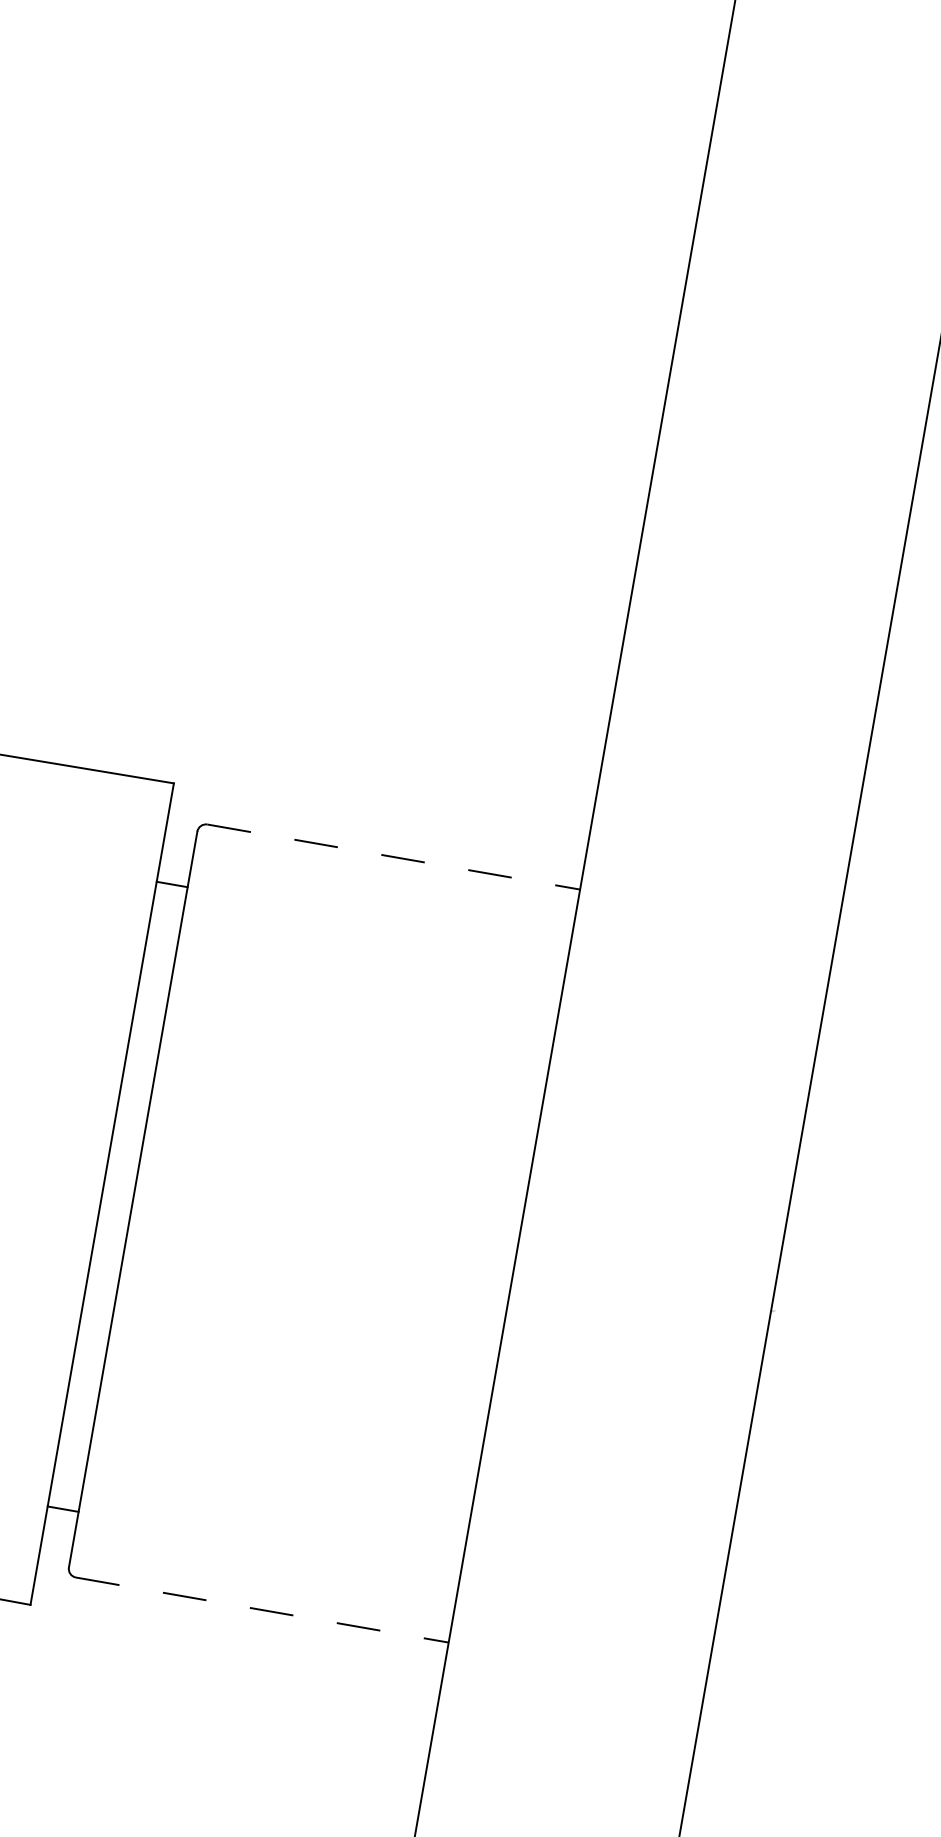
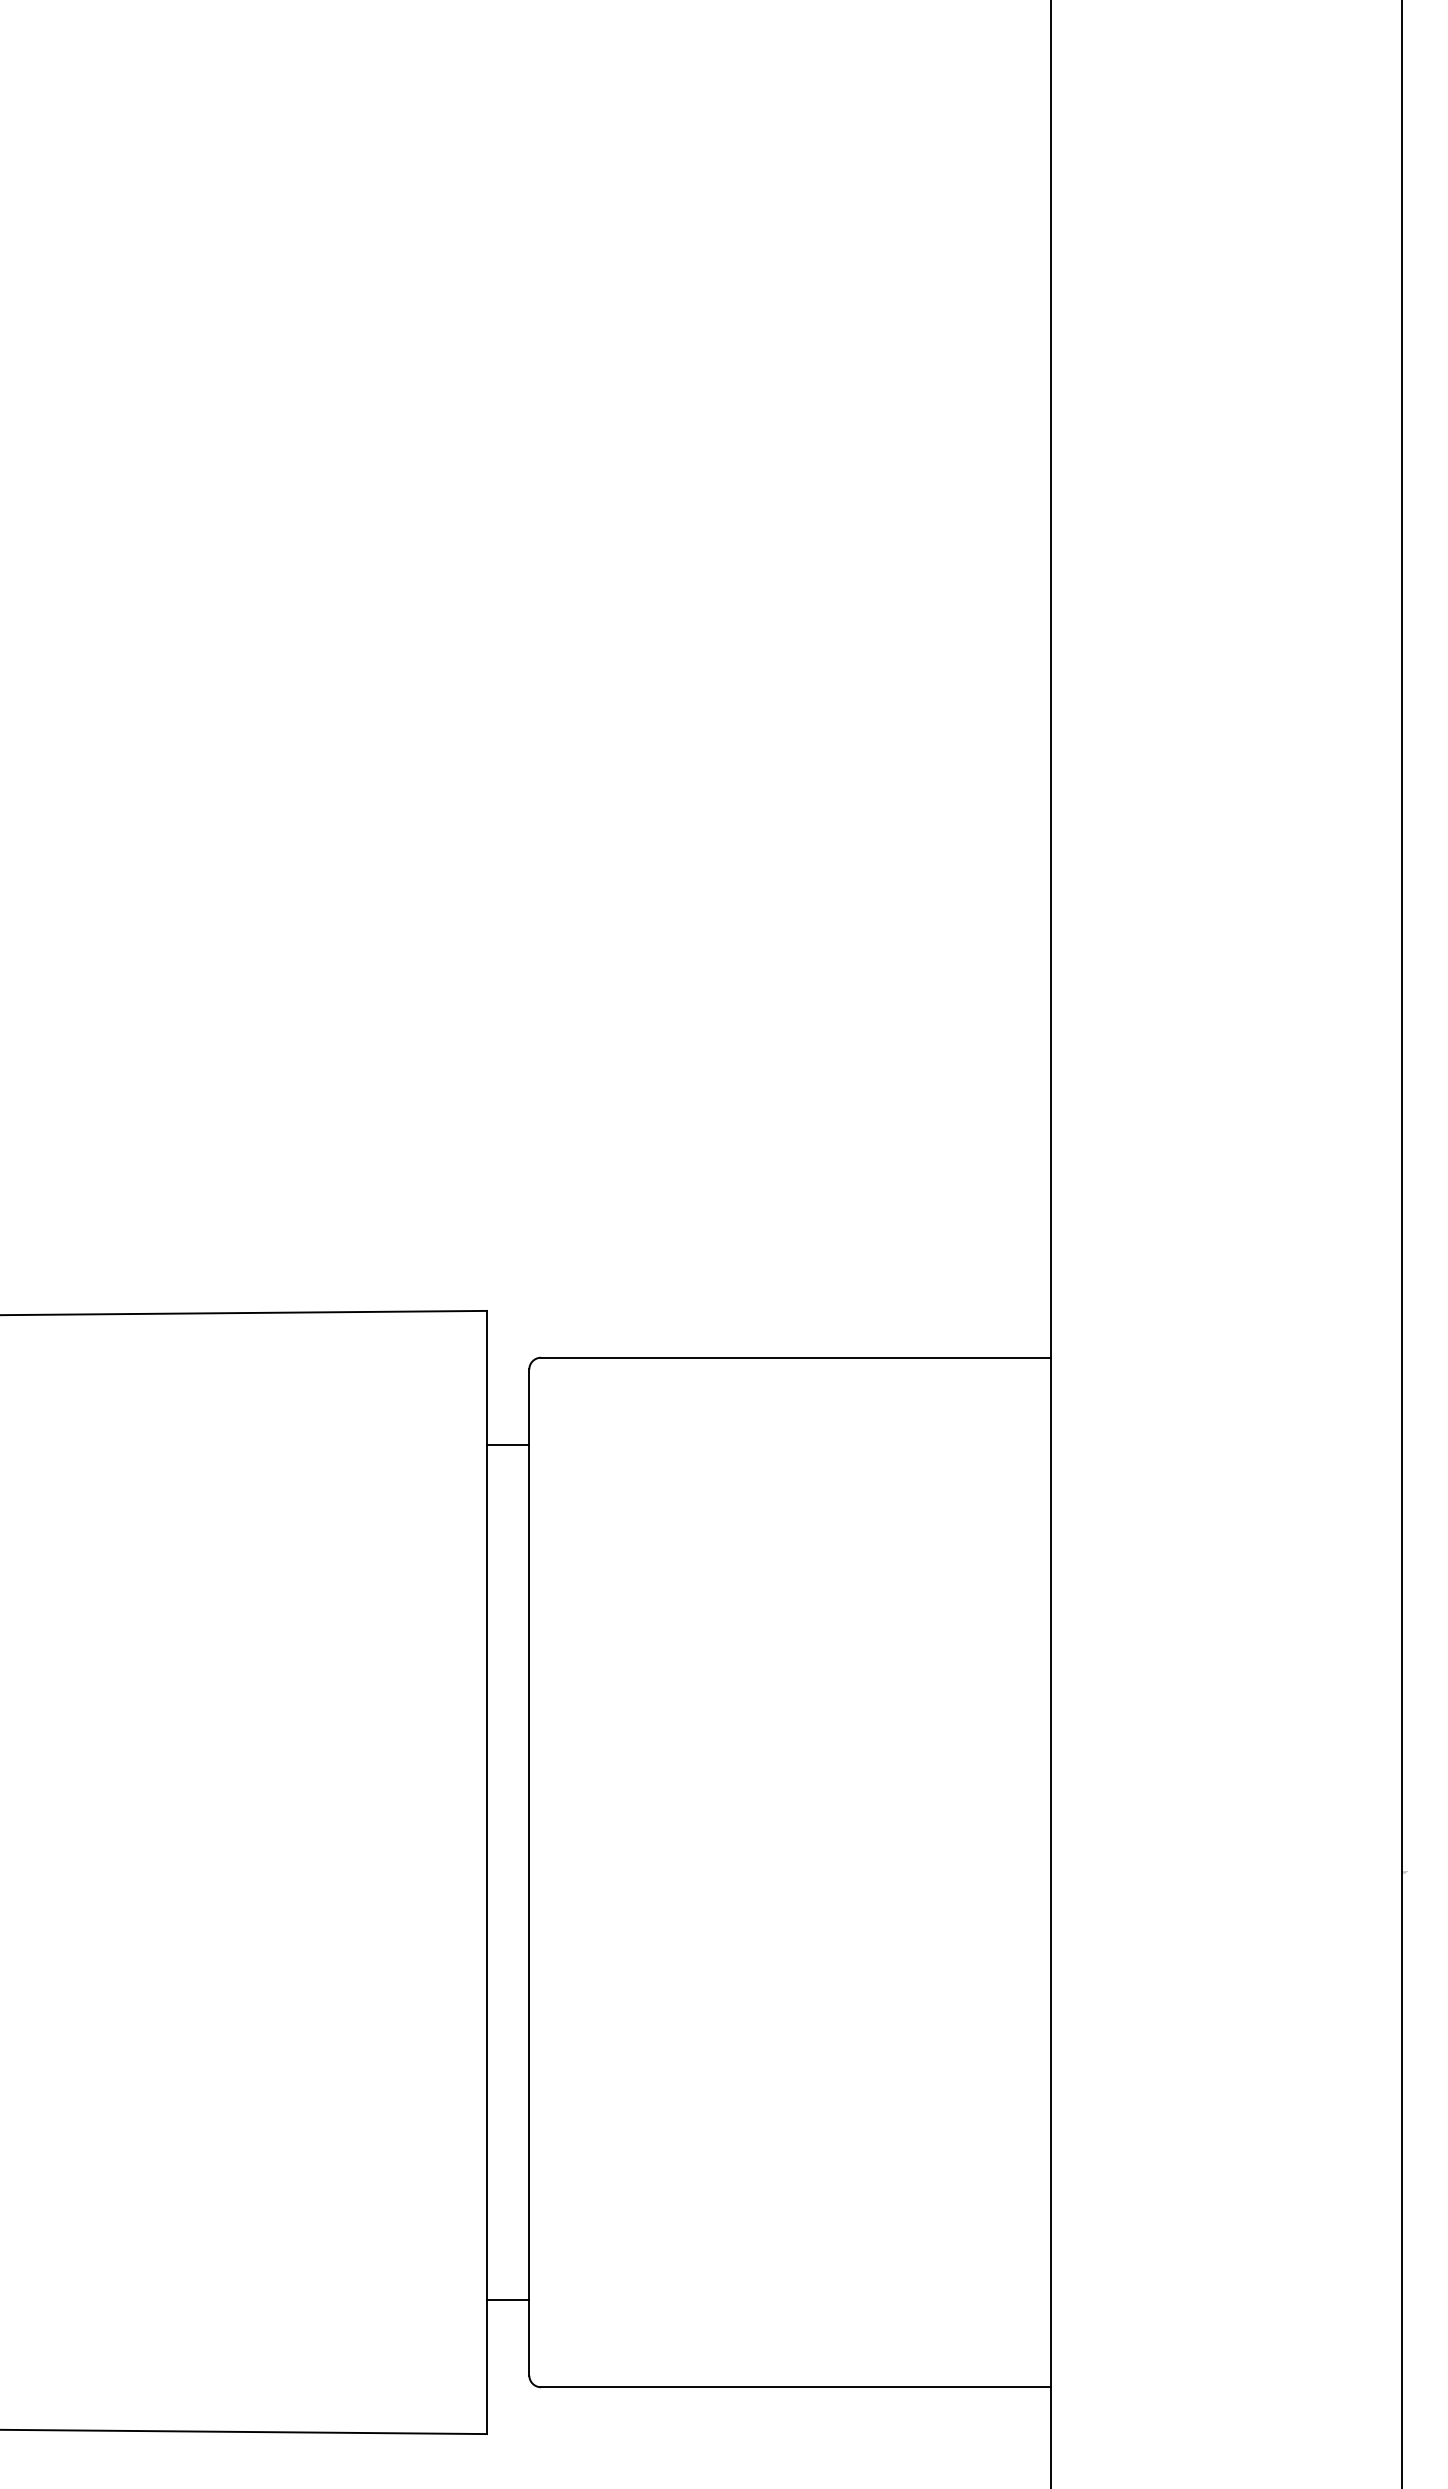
line: (393, 856) -> (795, 1357), dashed -> solid
line: (262, 1610) -> (795, 2387), dashed -> solid

